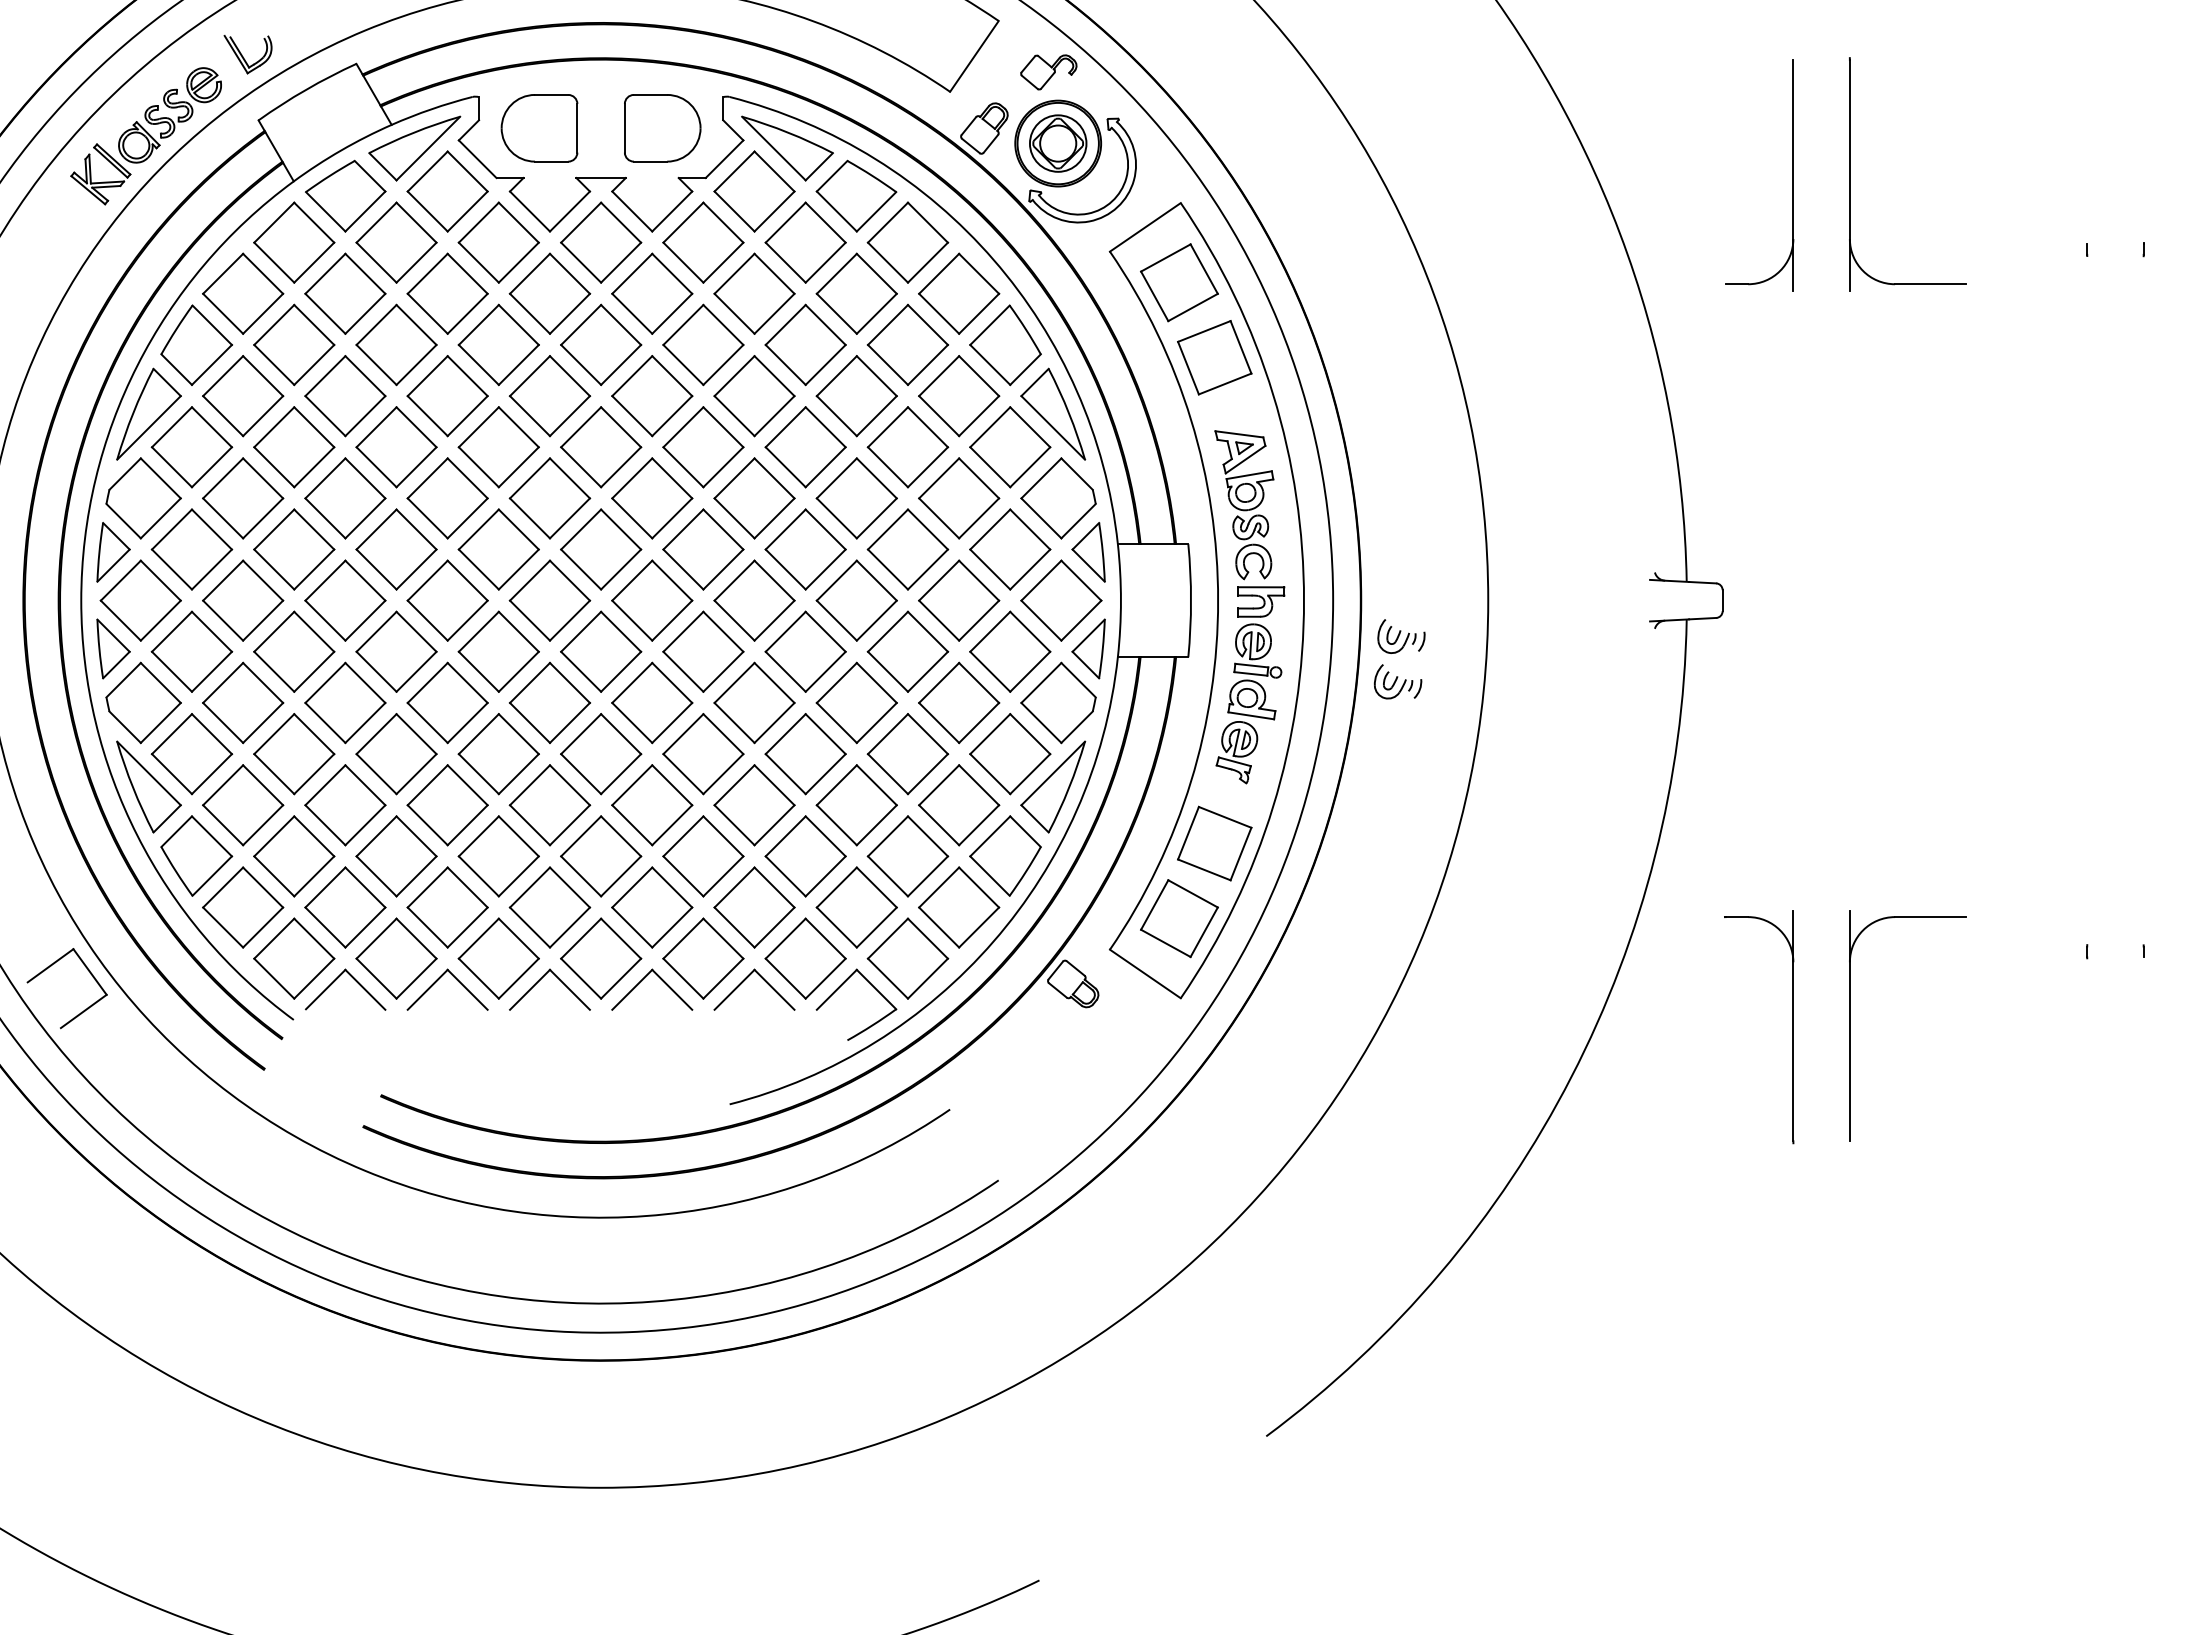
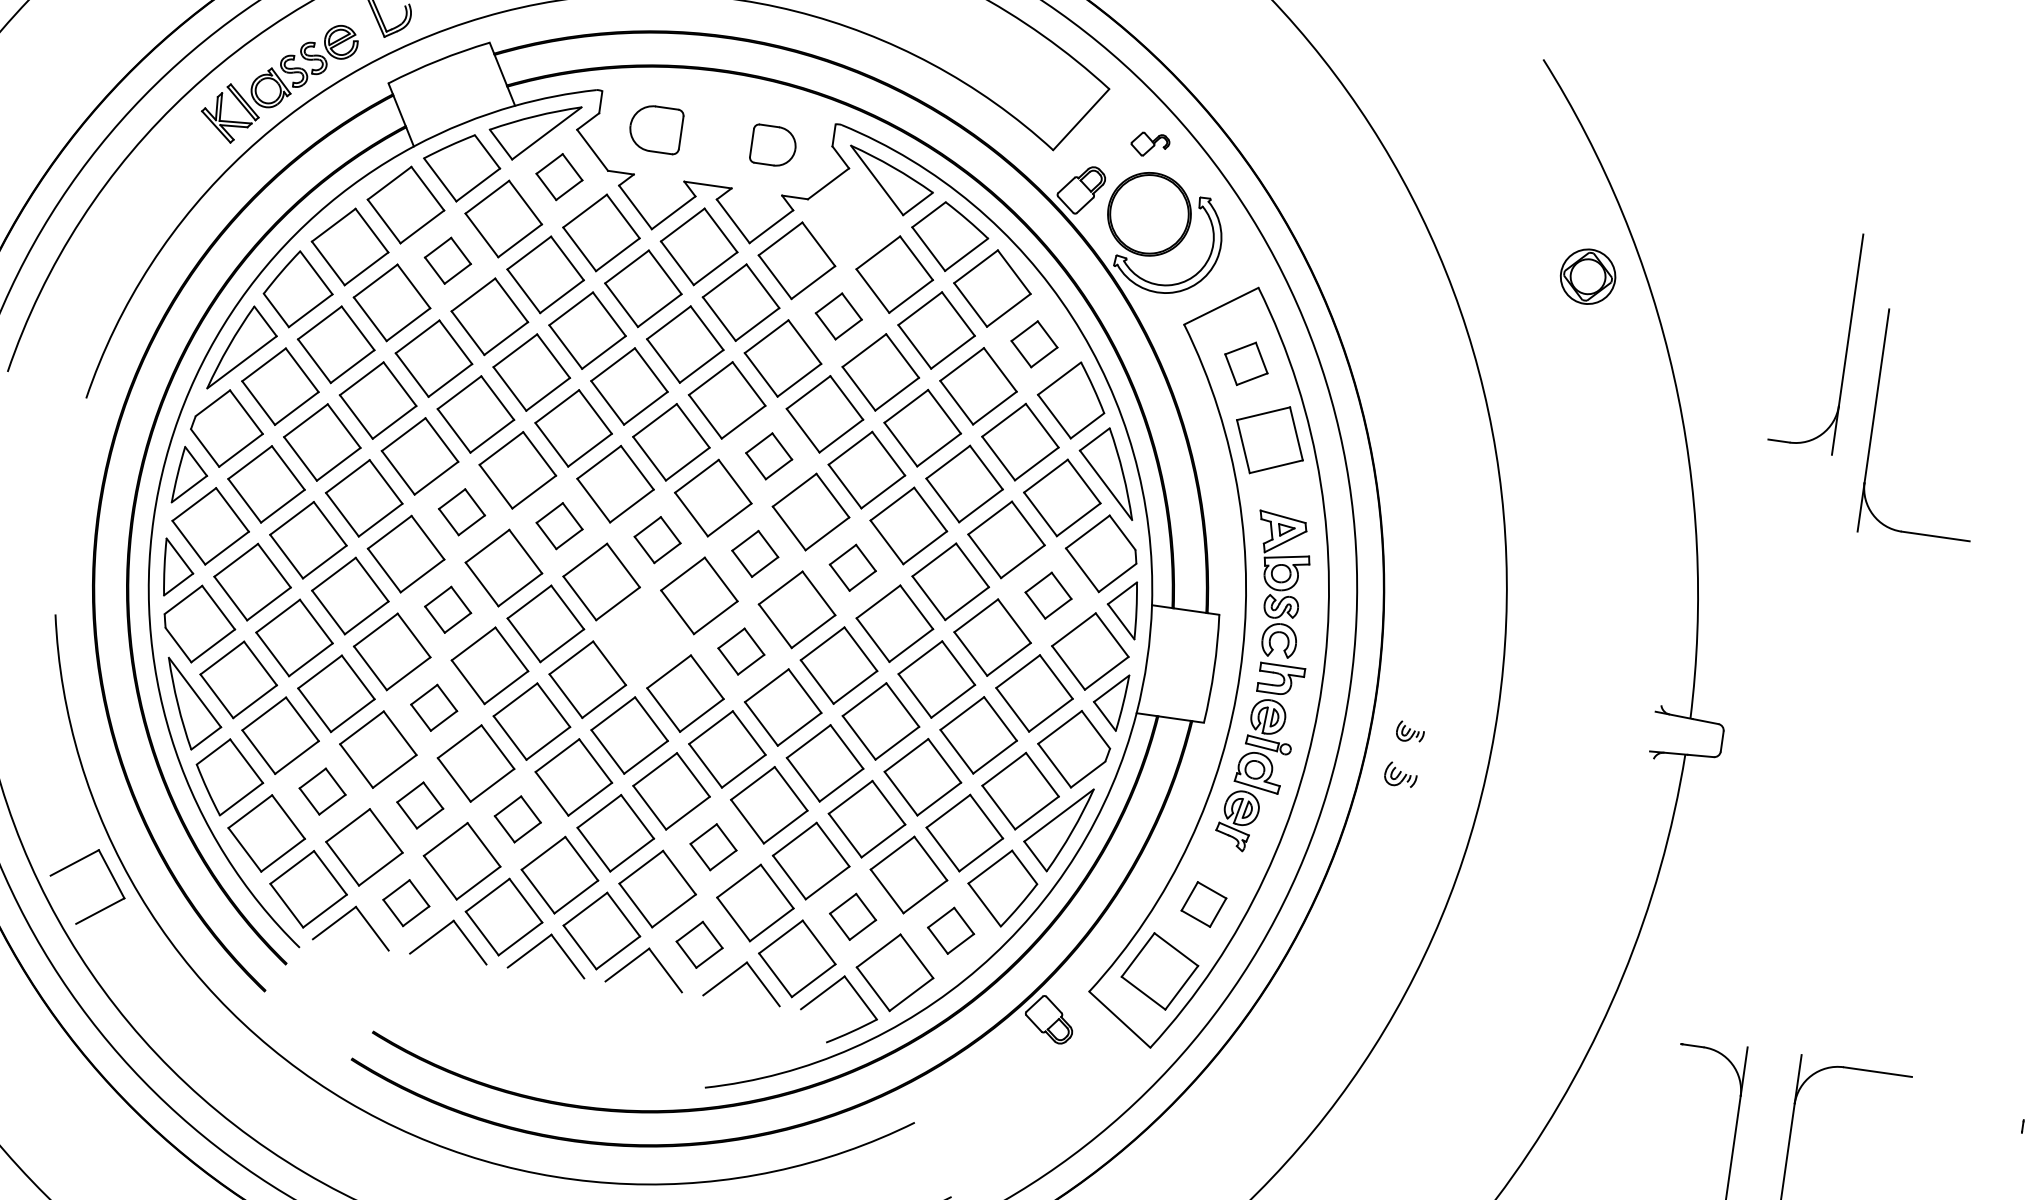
part: (1048, 72) -> (1149, 145), size x0.7
part: (539, 128) -> (655, 129), size x0.7
part: (662, 128) -> (773, 146), size x0.6
part: (1058, 143) -> (1588, 276), moved
part: (1850, 174) -> (1874, 420), moved
part: (447, 191) -> (559, 177), size x0.6
part: (754, 191) -> (852, 218), removed
part: (1179, 282) -> (1246, 363), size x0.6
part: (345, 293) -> (448, 260), size x0.6
part: (754, 293) -> (838, 316), size x0.6
part: (959, 293) -> (1034, 344), size x0.6
part: (703, 447) -> (769, 456), size x0.6
part: (396, 549) -> (461, 512), size x0.6
part: (498, 549) -> (559, 526), size x0.6
part: (601, 549) -> (657, 540), size x0.6
part: (703, 549) -> (755, 553), size x0.6
part: (805, 549) -> (852, 567), size x0.6
part: (1010, 549) -> (1048, 595), size x0.6
part: (1401, 636) -> (1410, 732), size x0.6
part: (396, 651) -> (448, 609), size x0.6
part: (601, 651) -> (643, 637), removed
part: (703, 651) -> (741, 651), size x0.6
part: (1397, 681) -> (1400, 774), size x0.7
part: (396, 754) -> (434, 708), size x0.6
part: (1214, 843) -> (1203, 904), size x0.6
part: (294, 856) -> (322, 791), size x0.6
part: (396, 856) -> (420, 805), size x0.6
part: (498, 856) -> (517, 819), size x0.6
part: (703, 856) -> (713, 847), size x0.6
part: (856, 907) -> (852, 916), size x0.6
part: (959, 907) -> (951, 930), size x0.6
part: (396, 958) -> (406, 903), size x0.6
part: (703, 958) -> (699, 944), size x0.6

